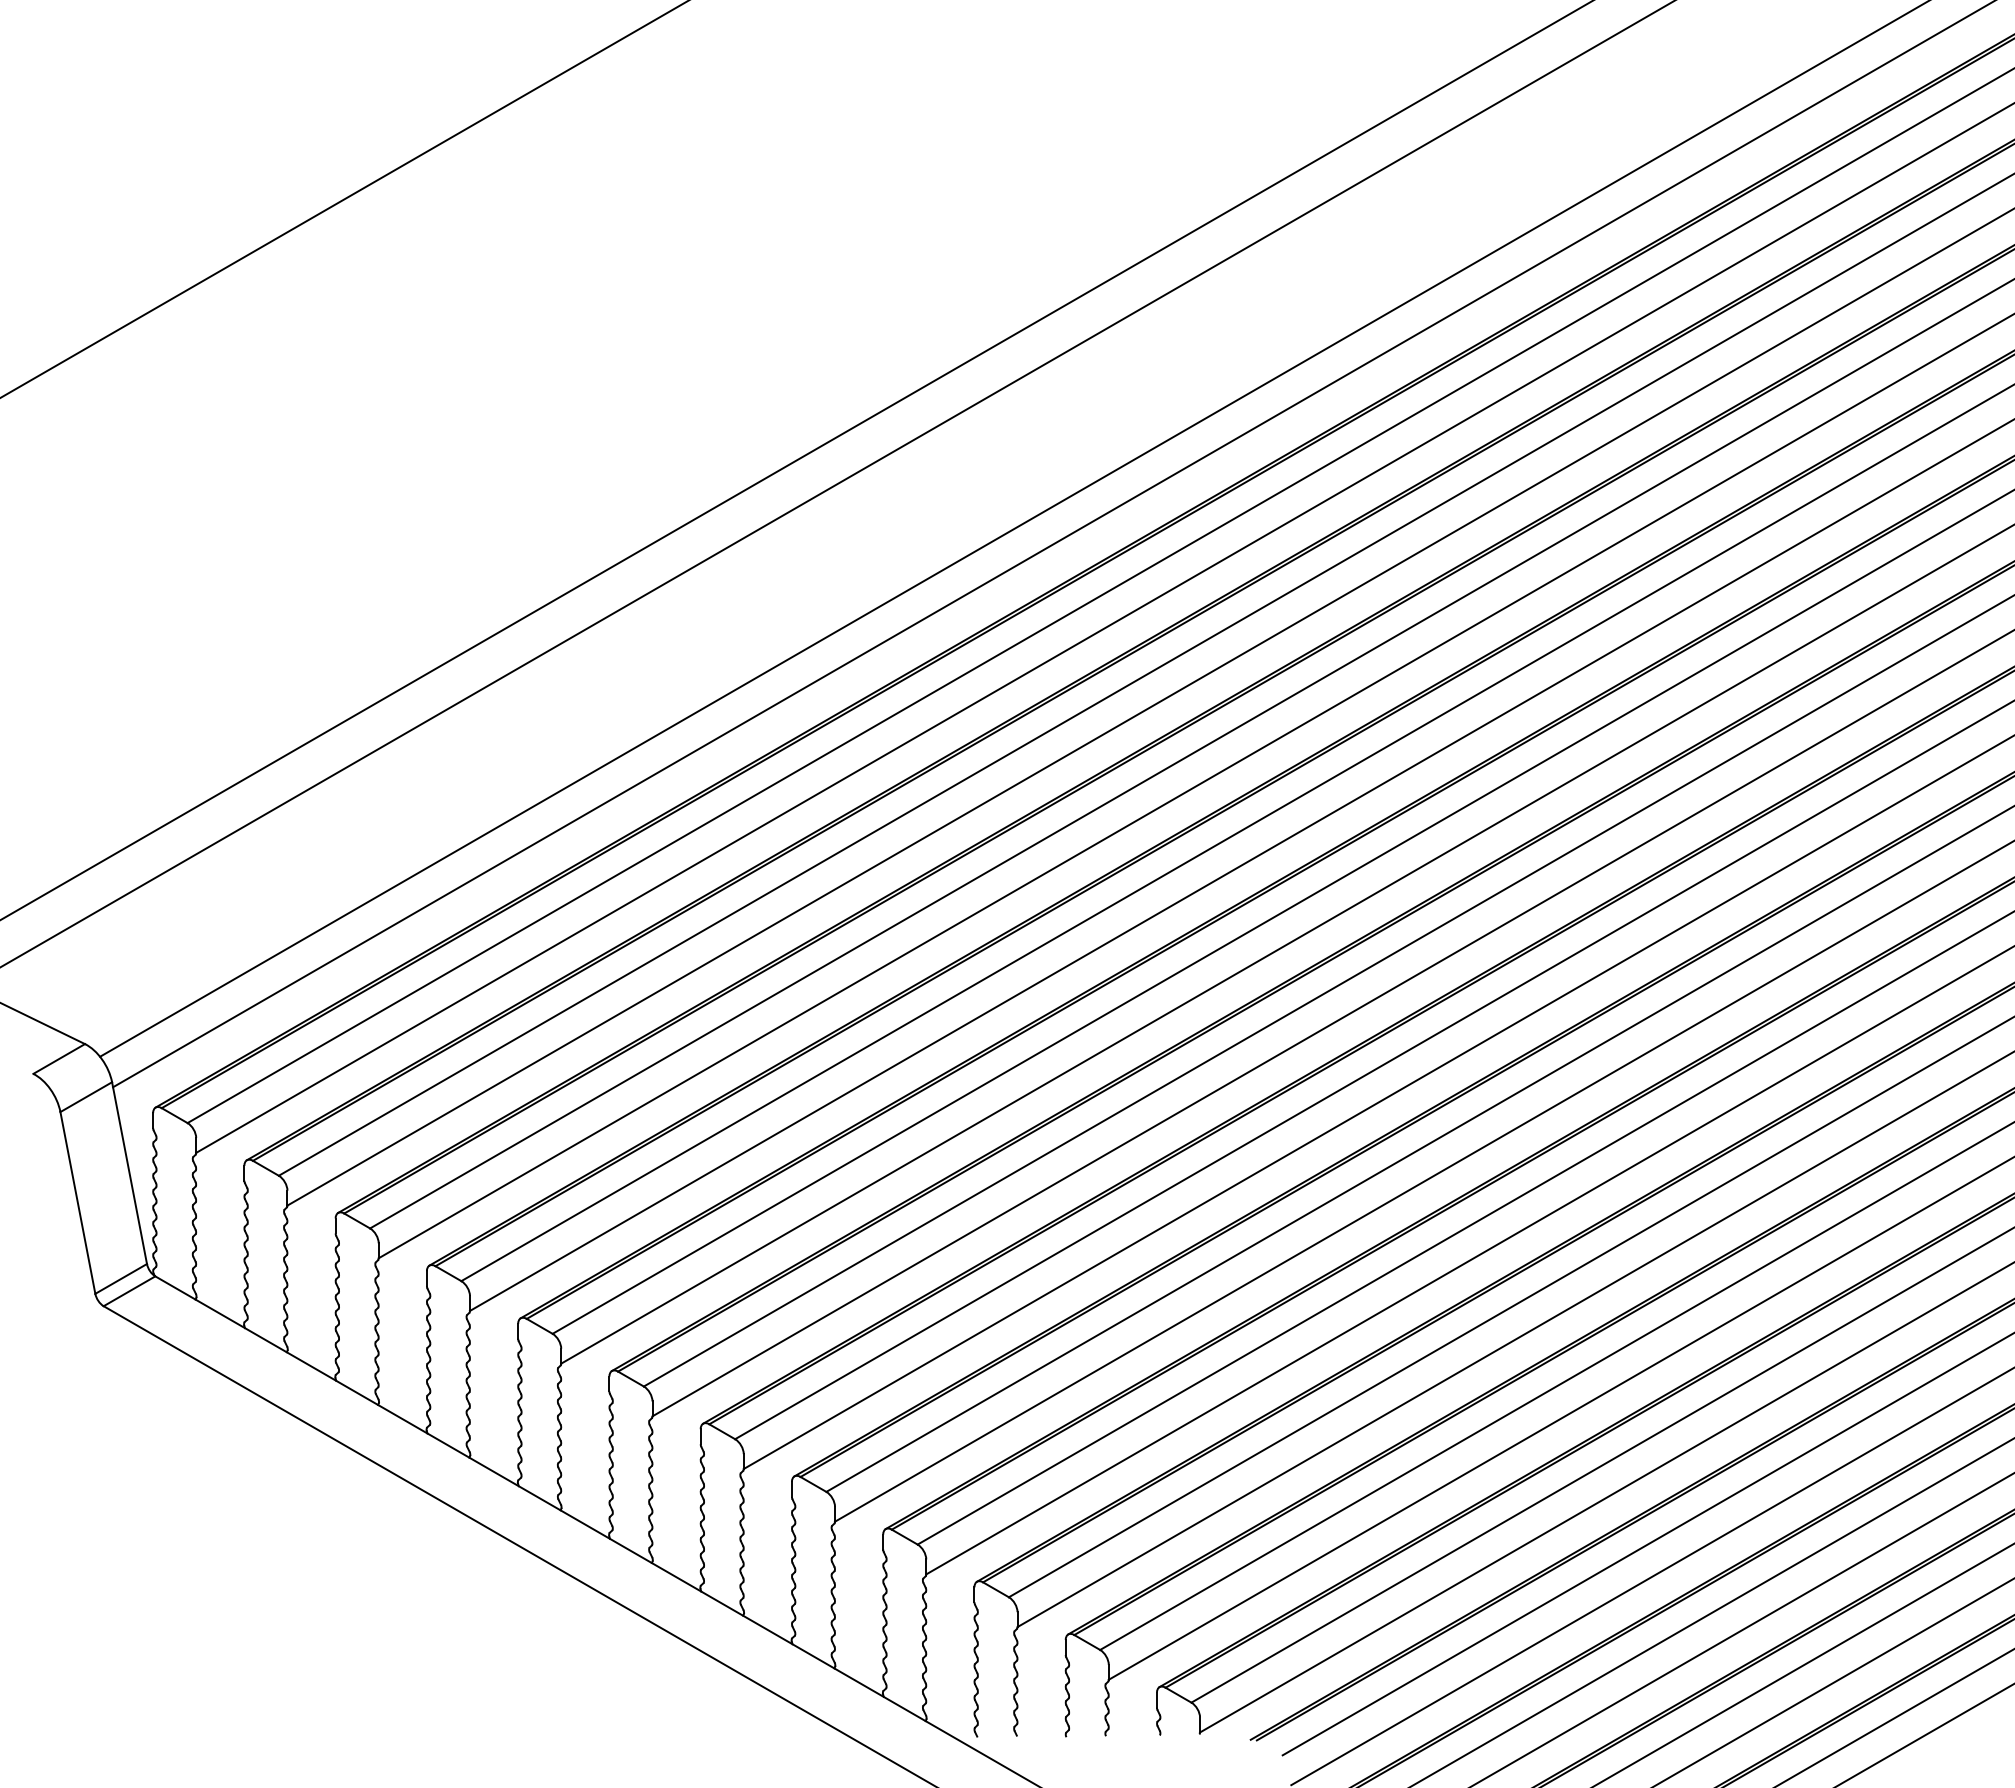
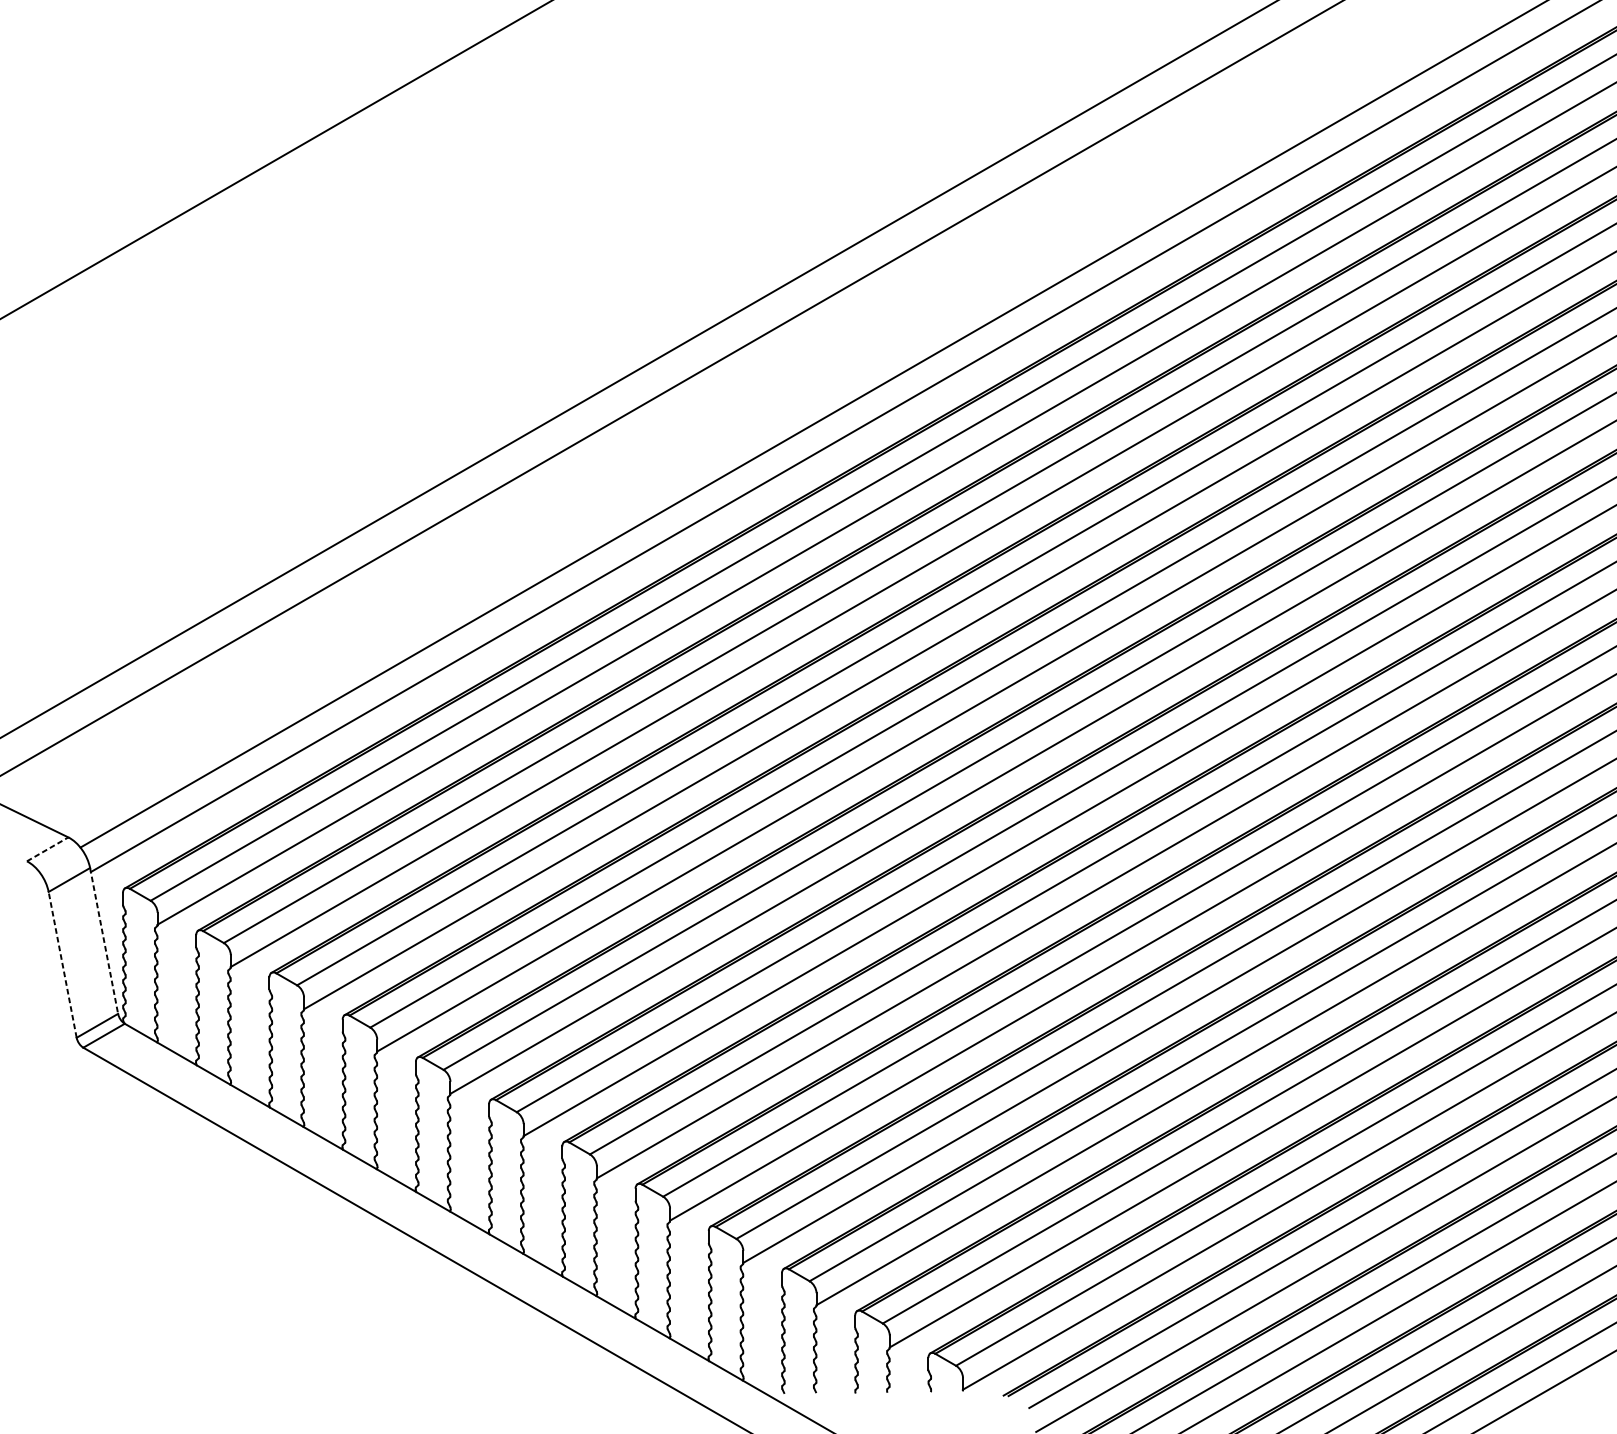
line: (59, 1059) -> (47, 849), solid -> dashed
line: (129, 1173) -> (104, 941), solid -> dashed
line: (77, 1202) -> (62, 964), solid -> dashed

